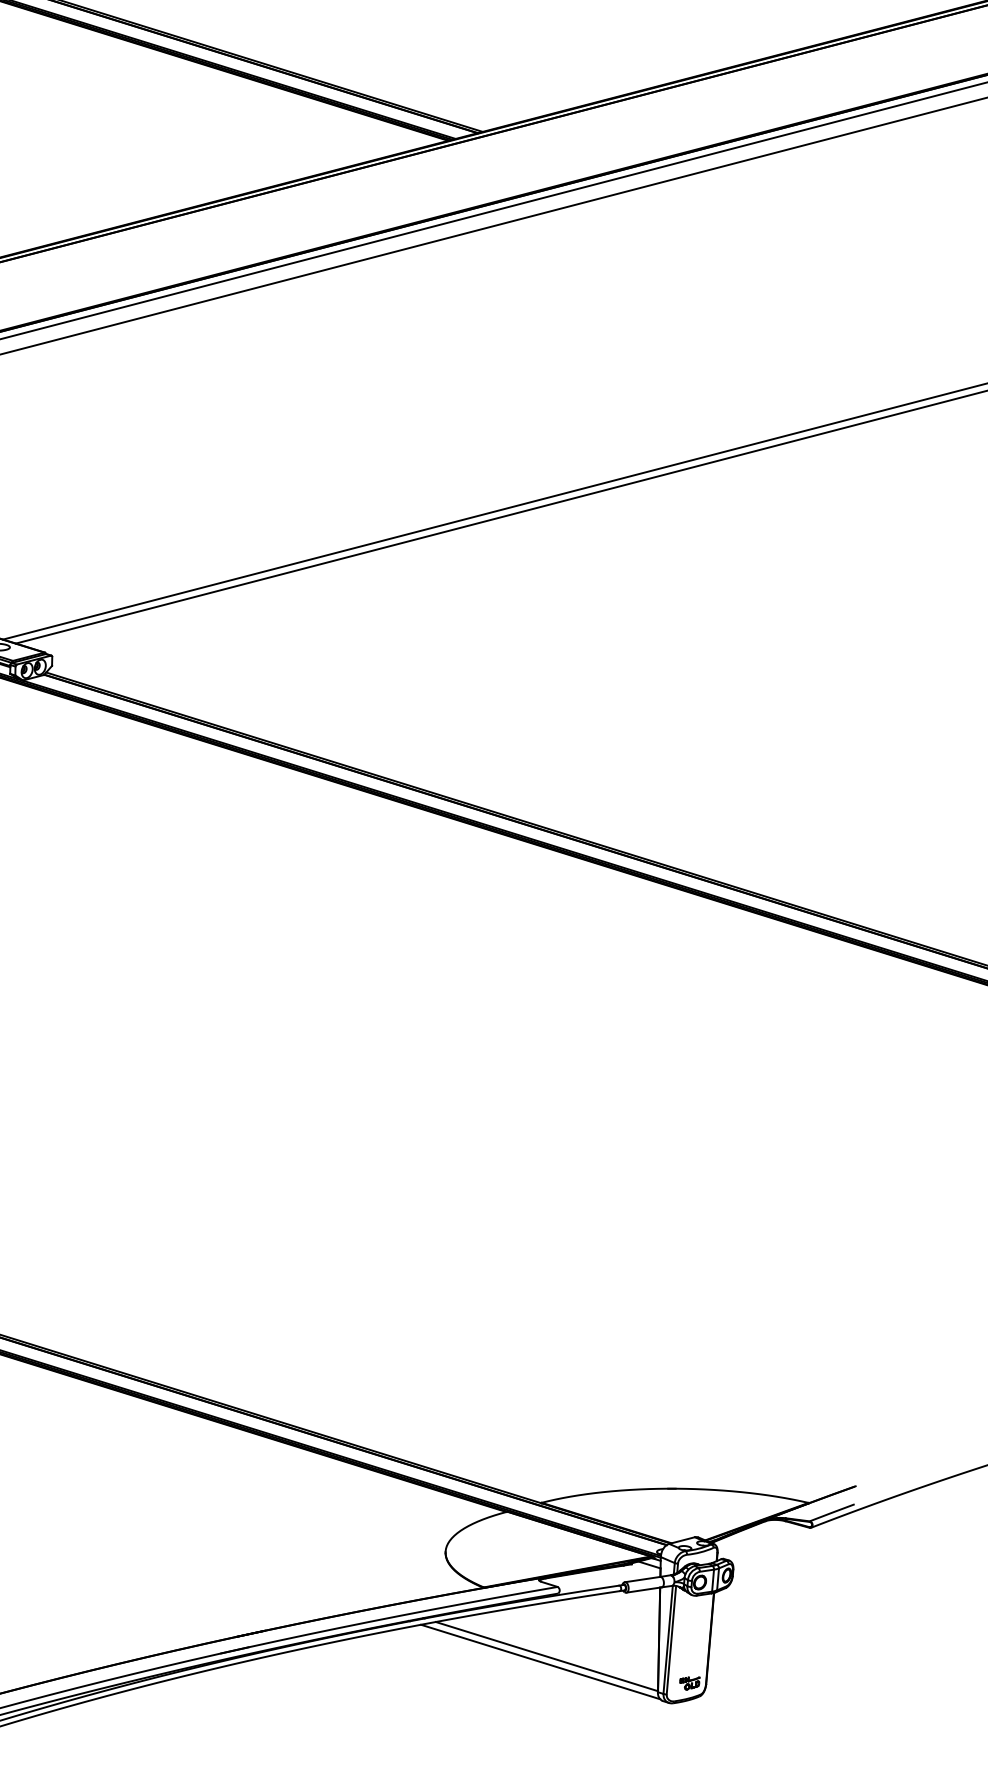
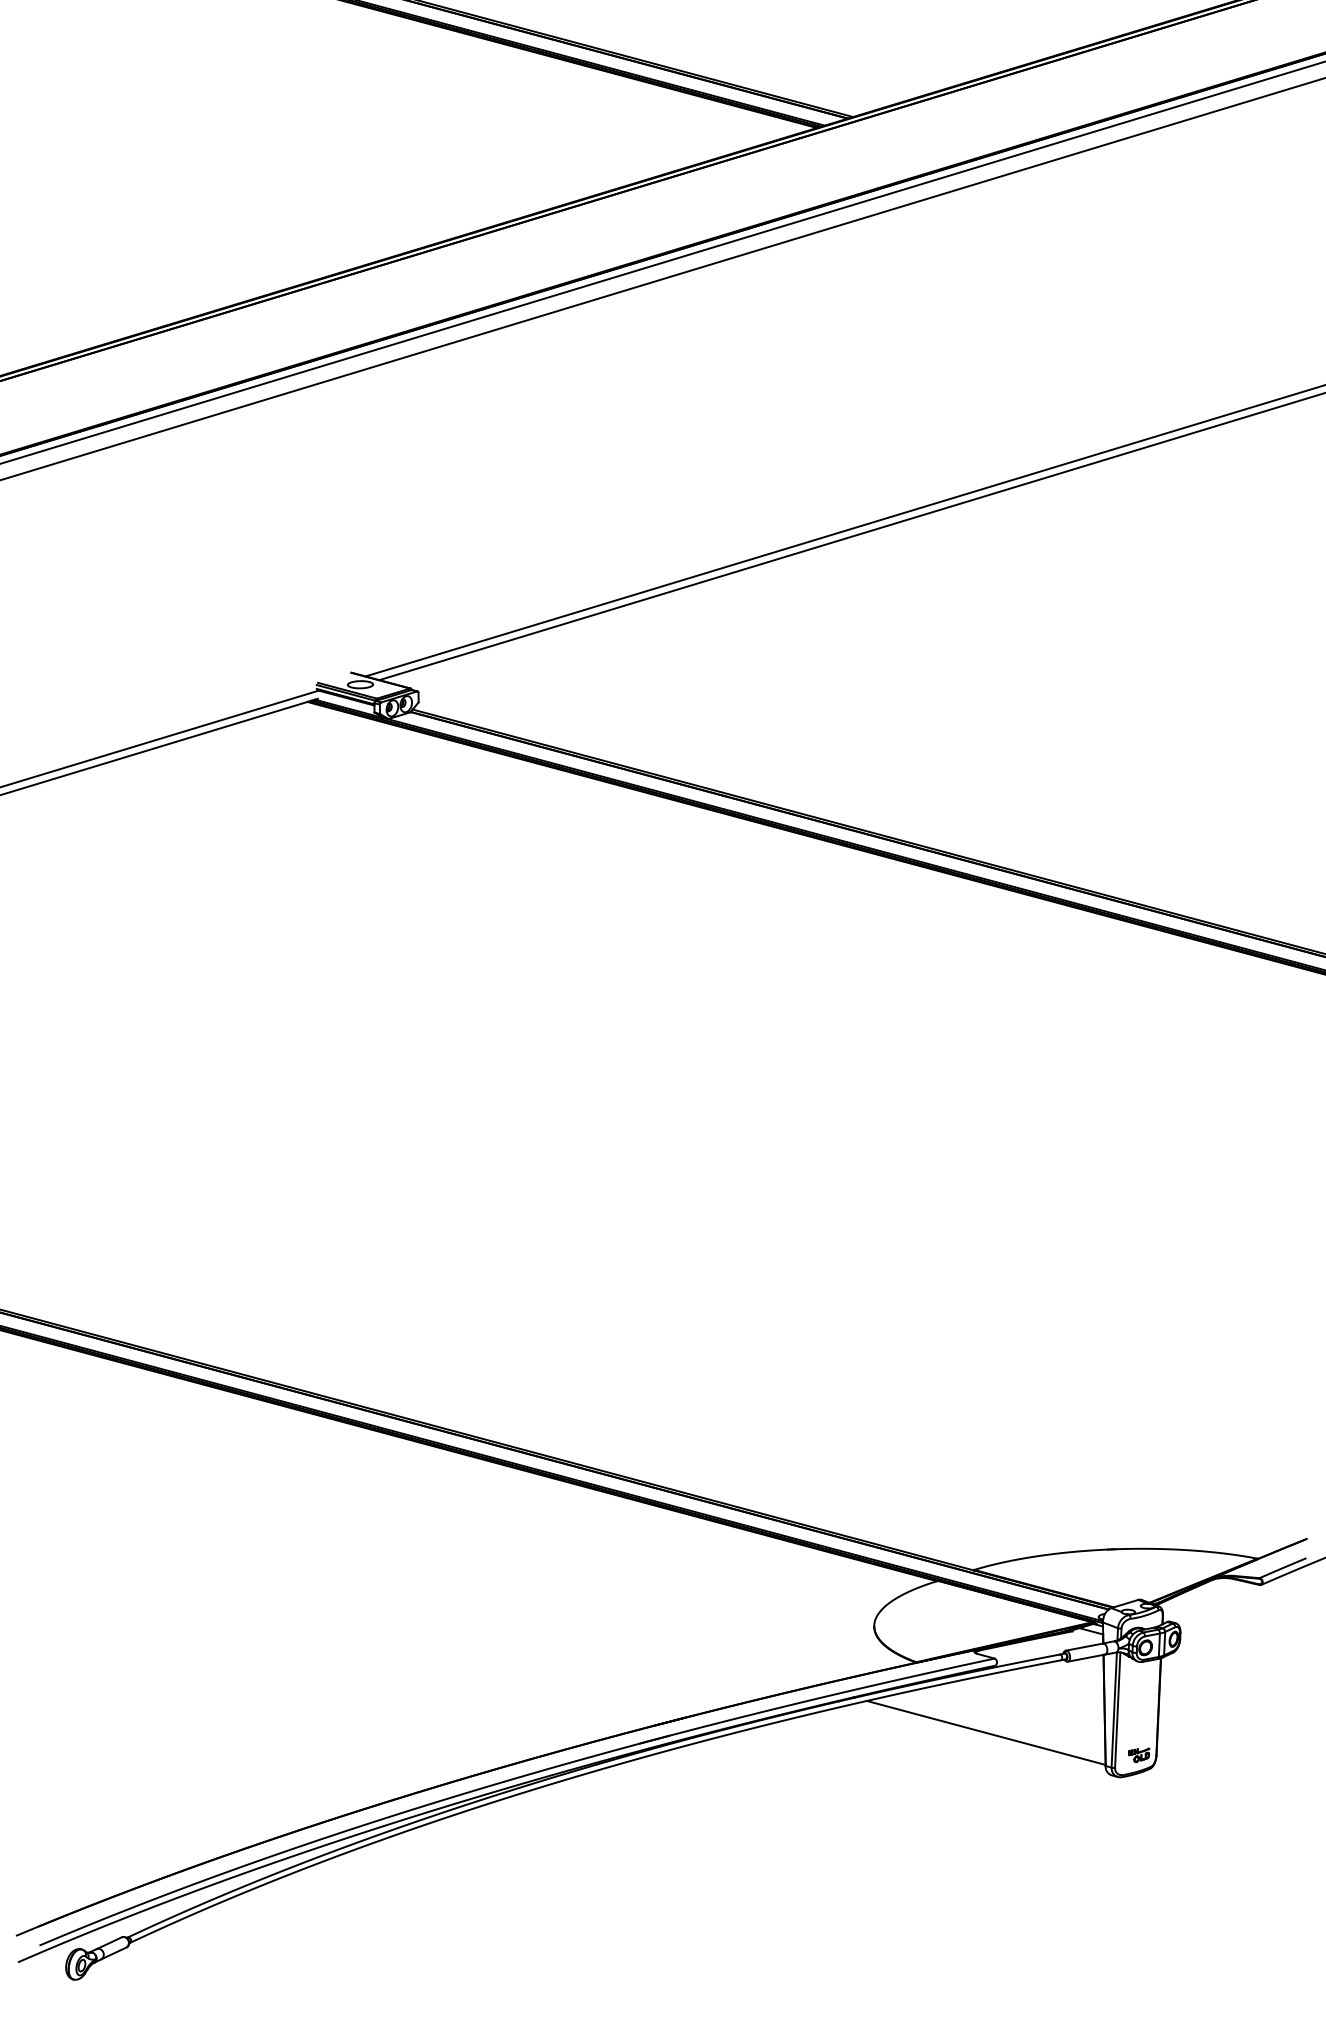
line: (540, 1661) -> (979, 1738), removed

